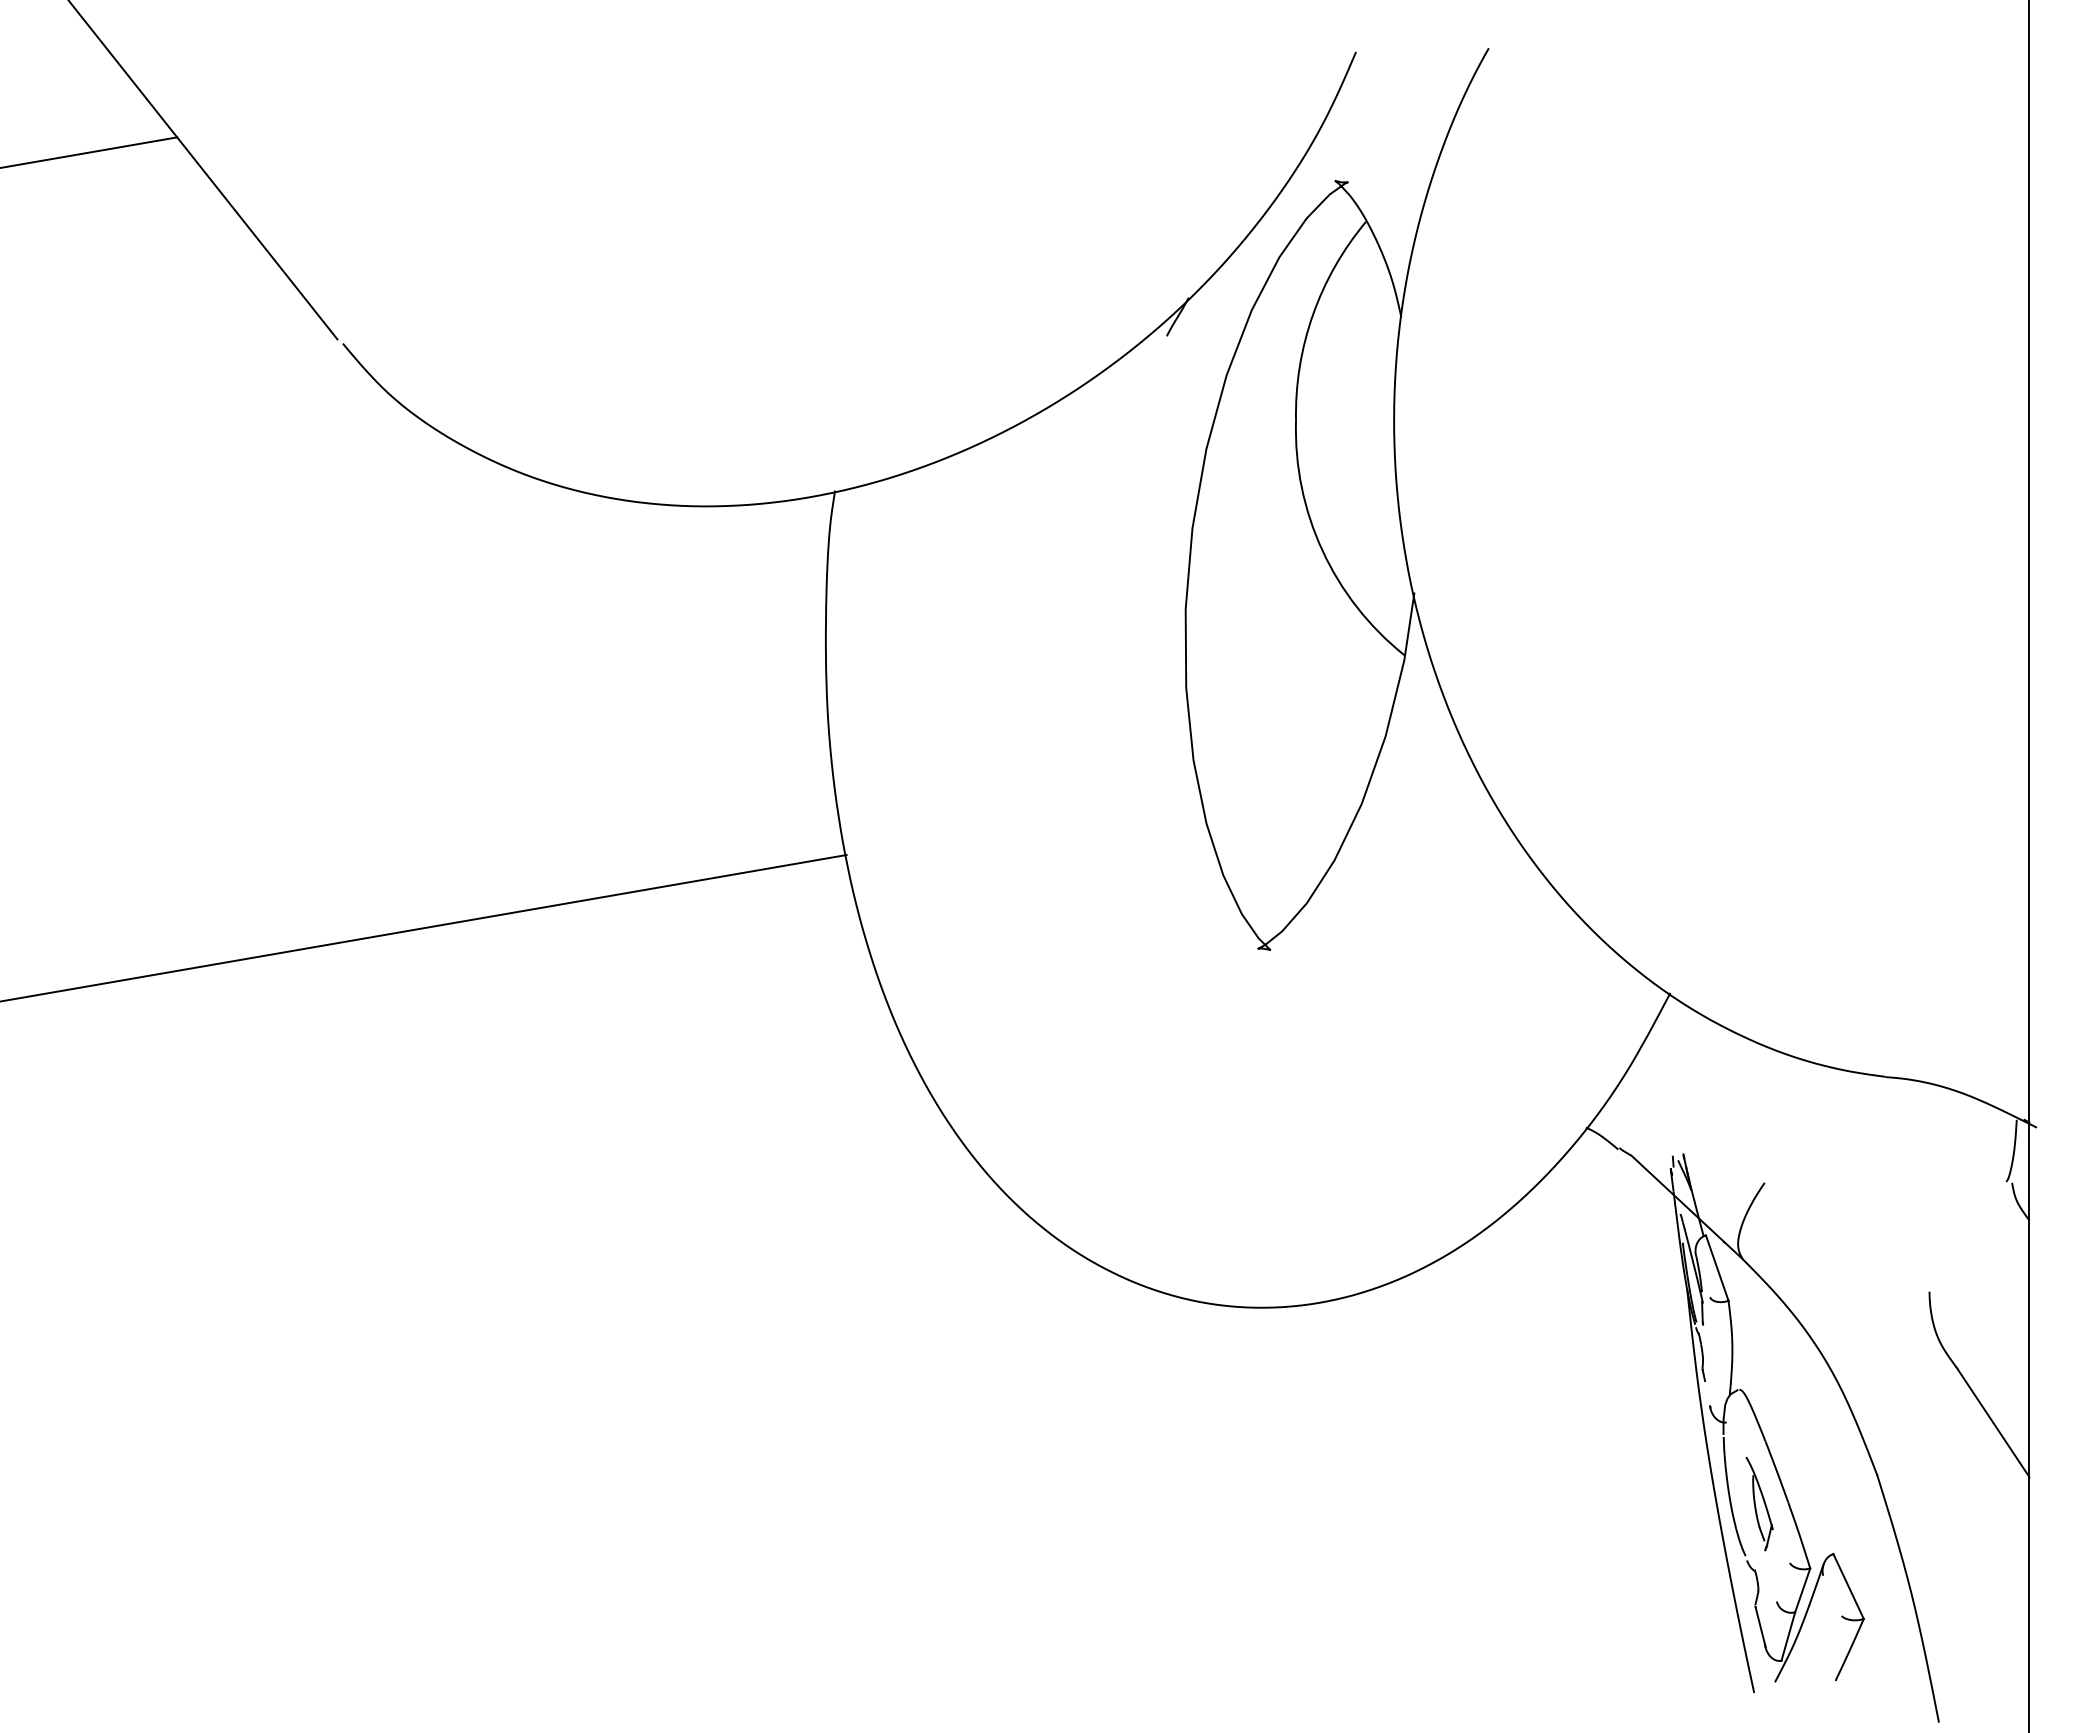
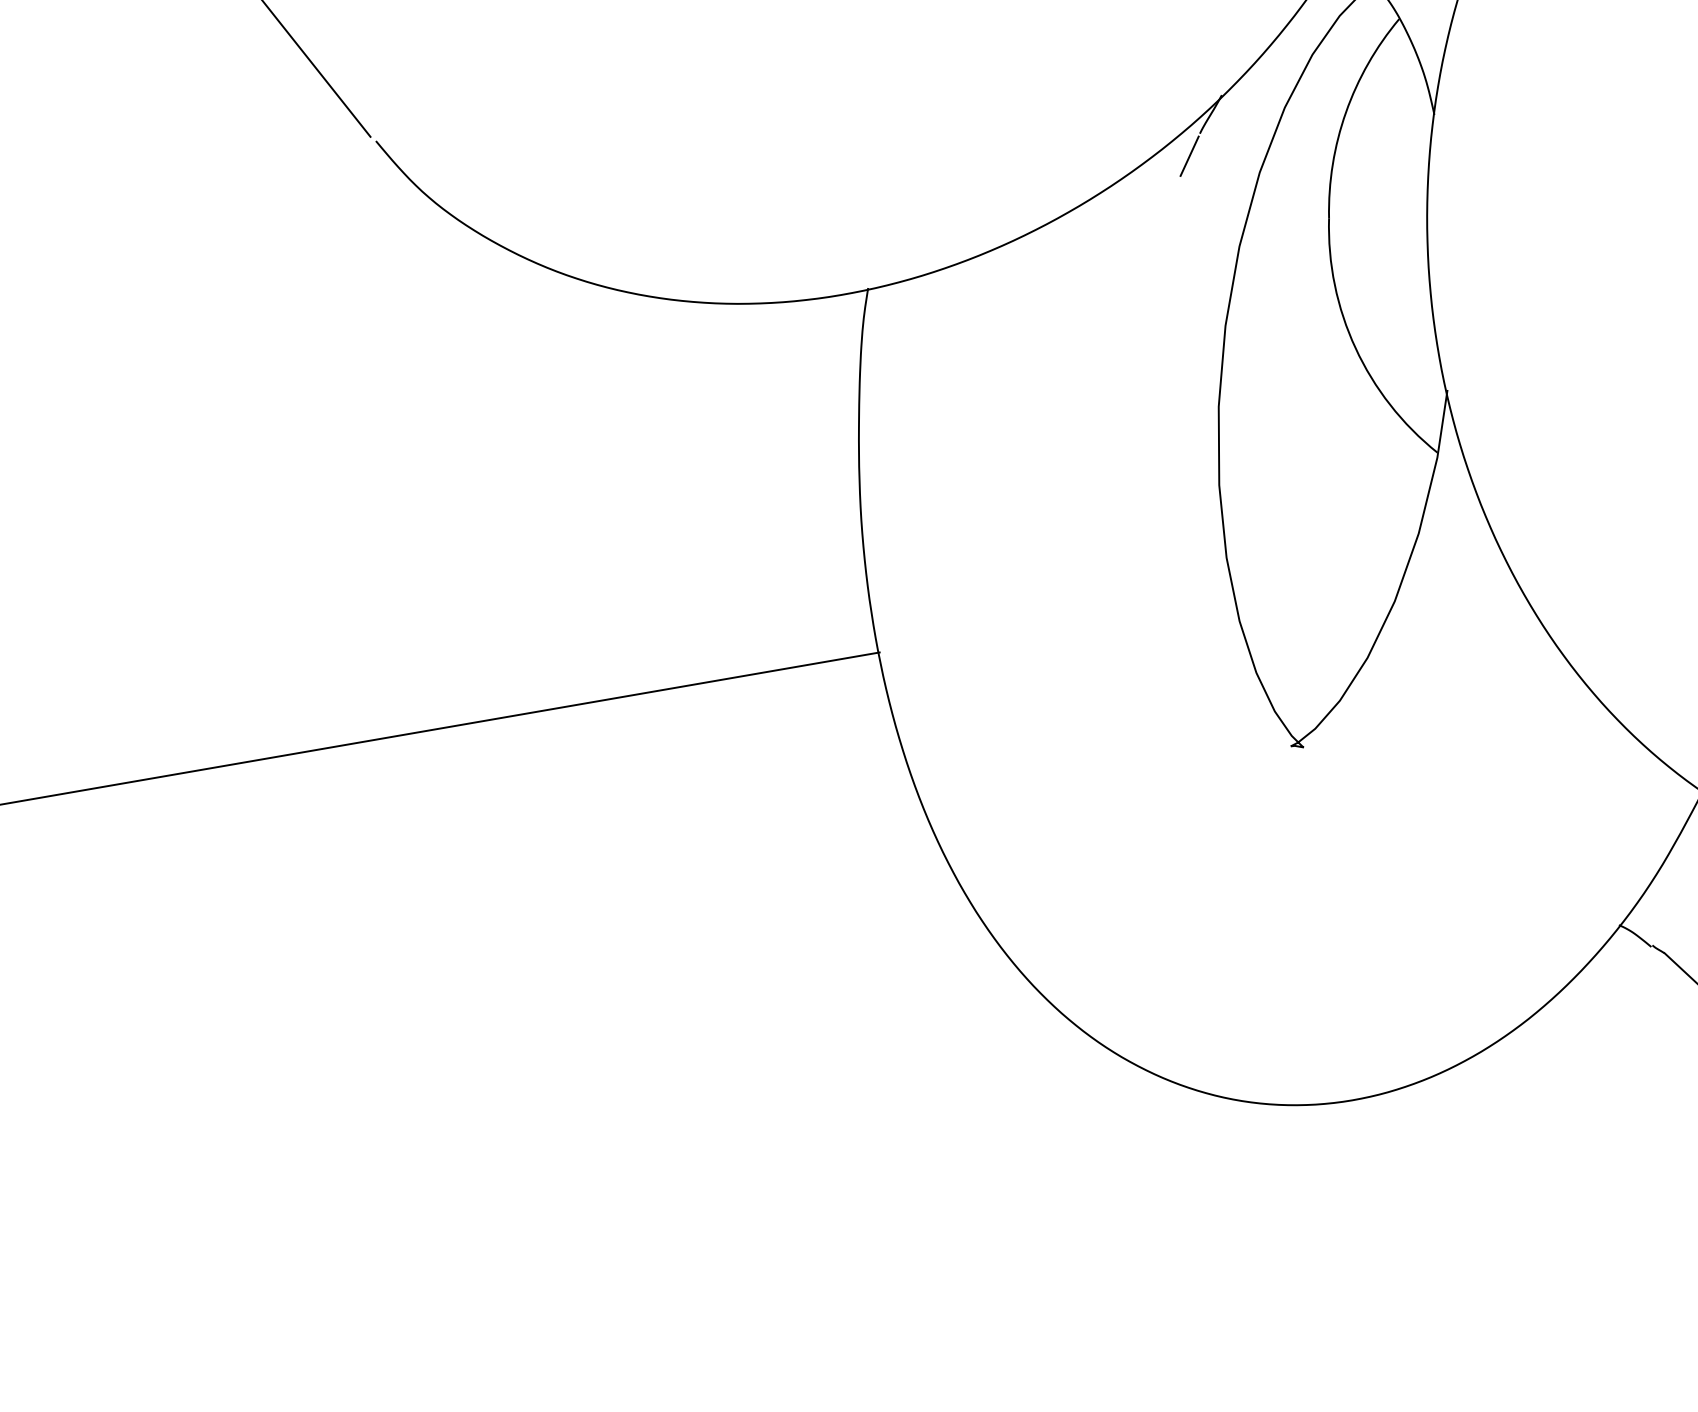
line: (1156, 358) -> (1189, 155), added

